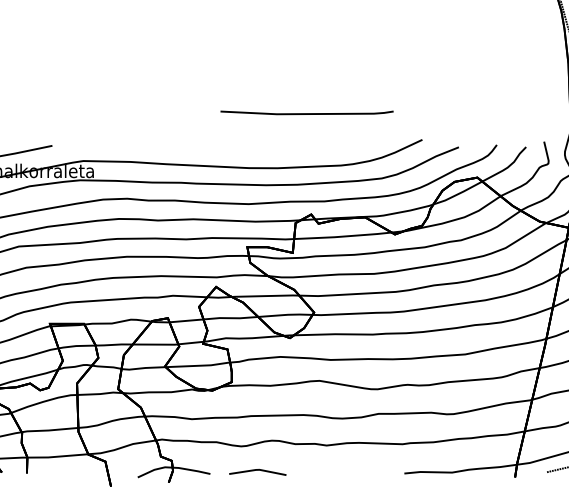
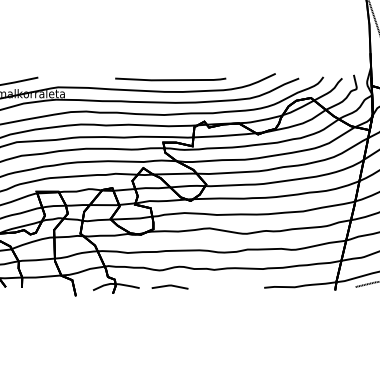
line: (306, 112) -> (170, 79), moved

